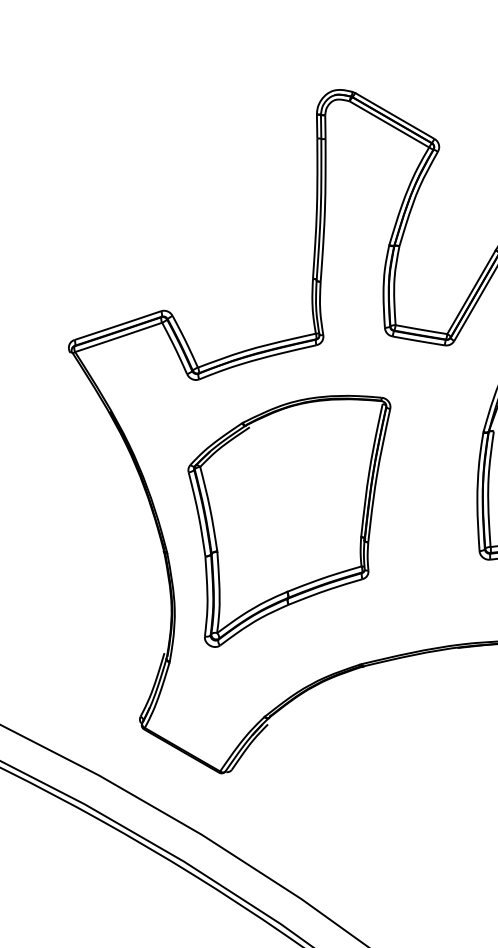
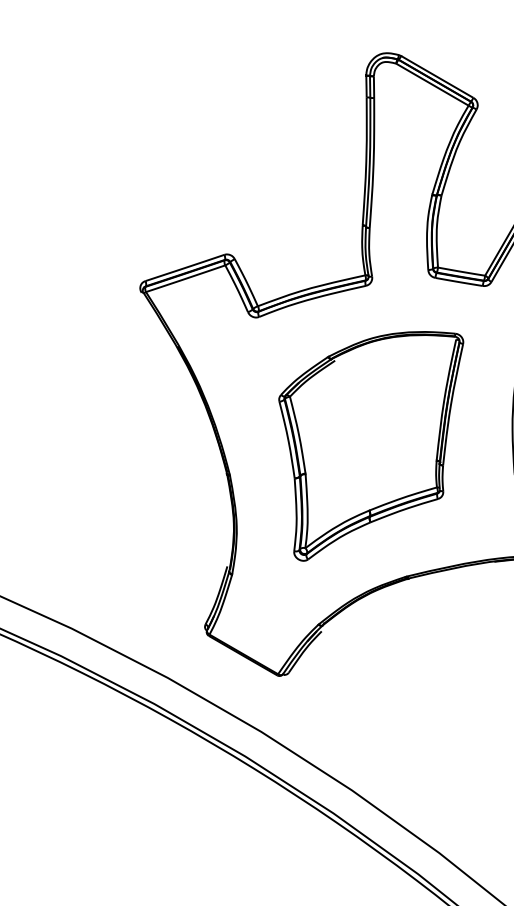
part: (289, 521) -> (371, 446), moved

